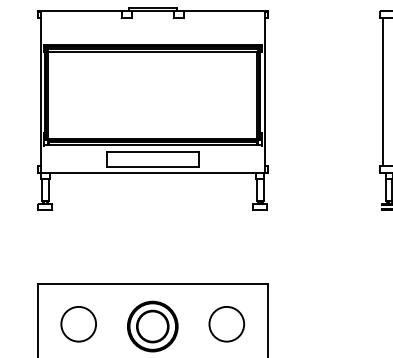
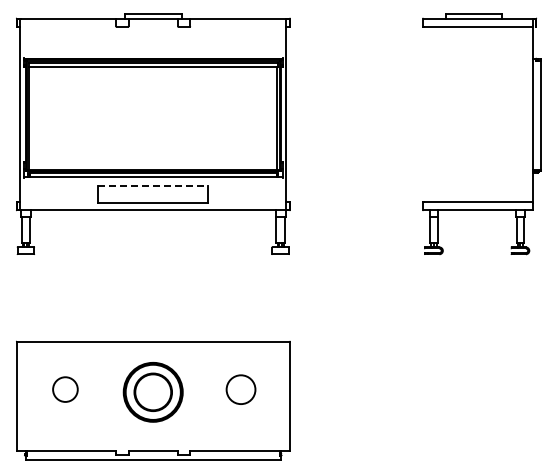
line: (383, 92) -> (426, 114), removed
line: (152, 152) -> (153, 185), solid -> dashed
circle: (78, 324) -> (65, 389), size x0.6
circle: (226, 324) -> (240, 389), size x0.7

